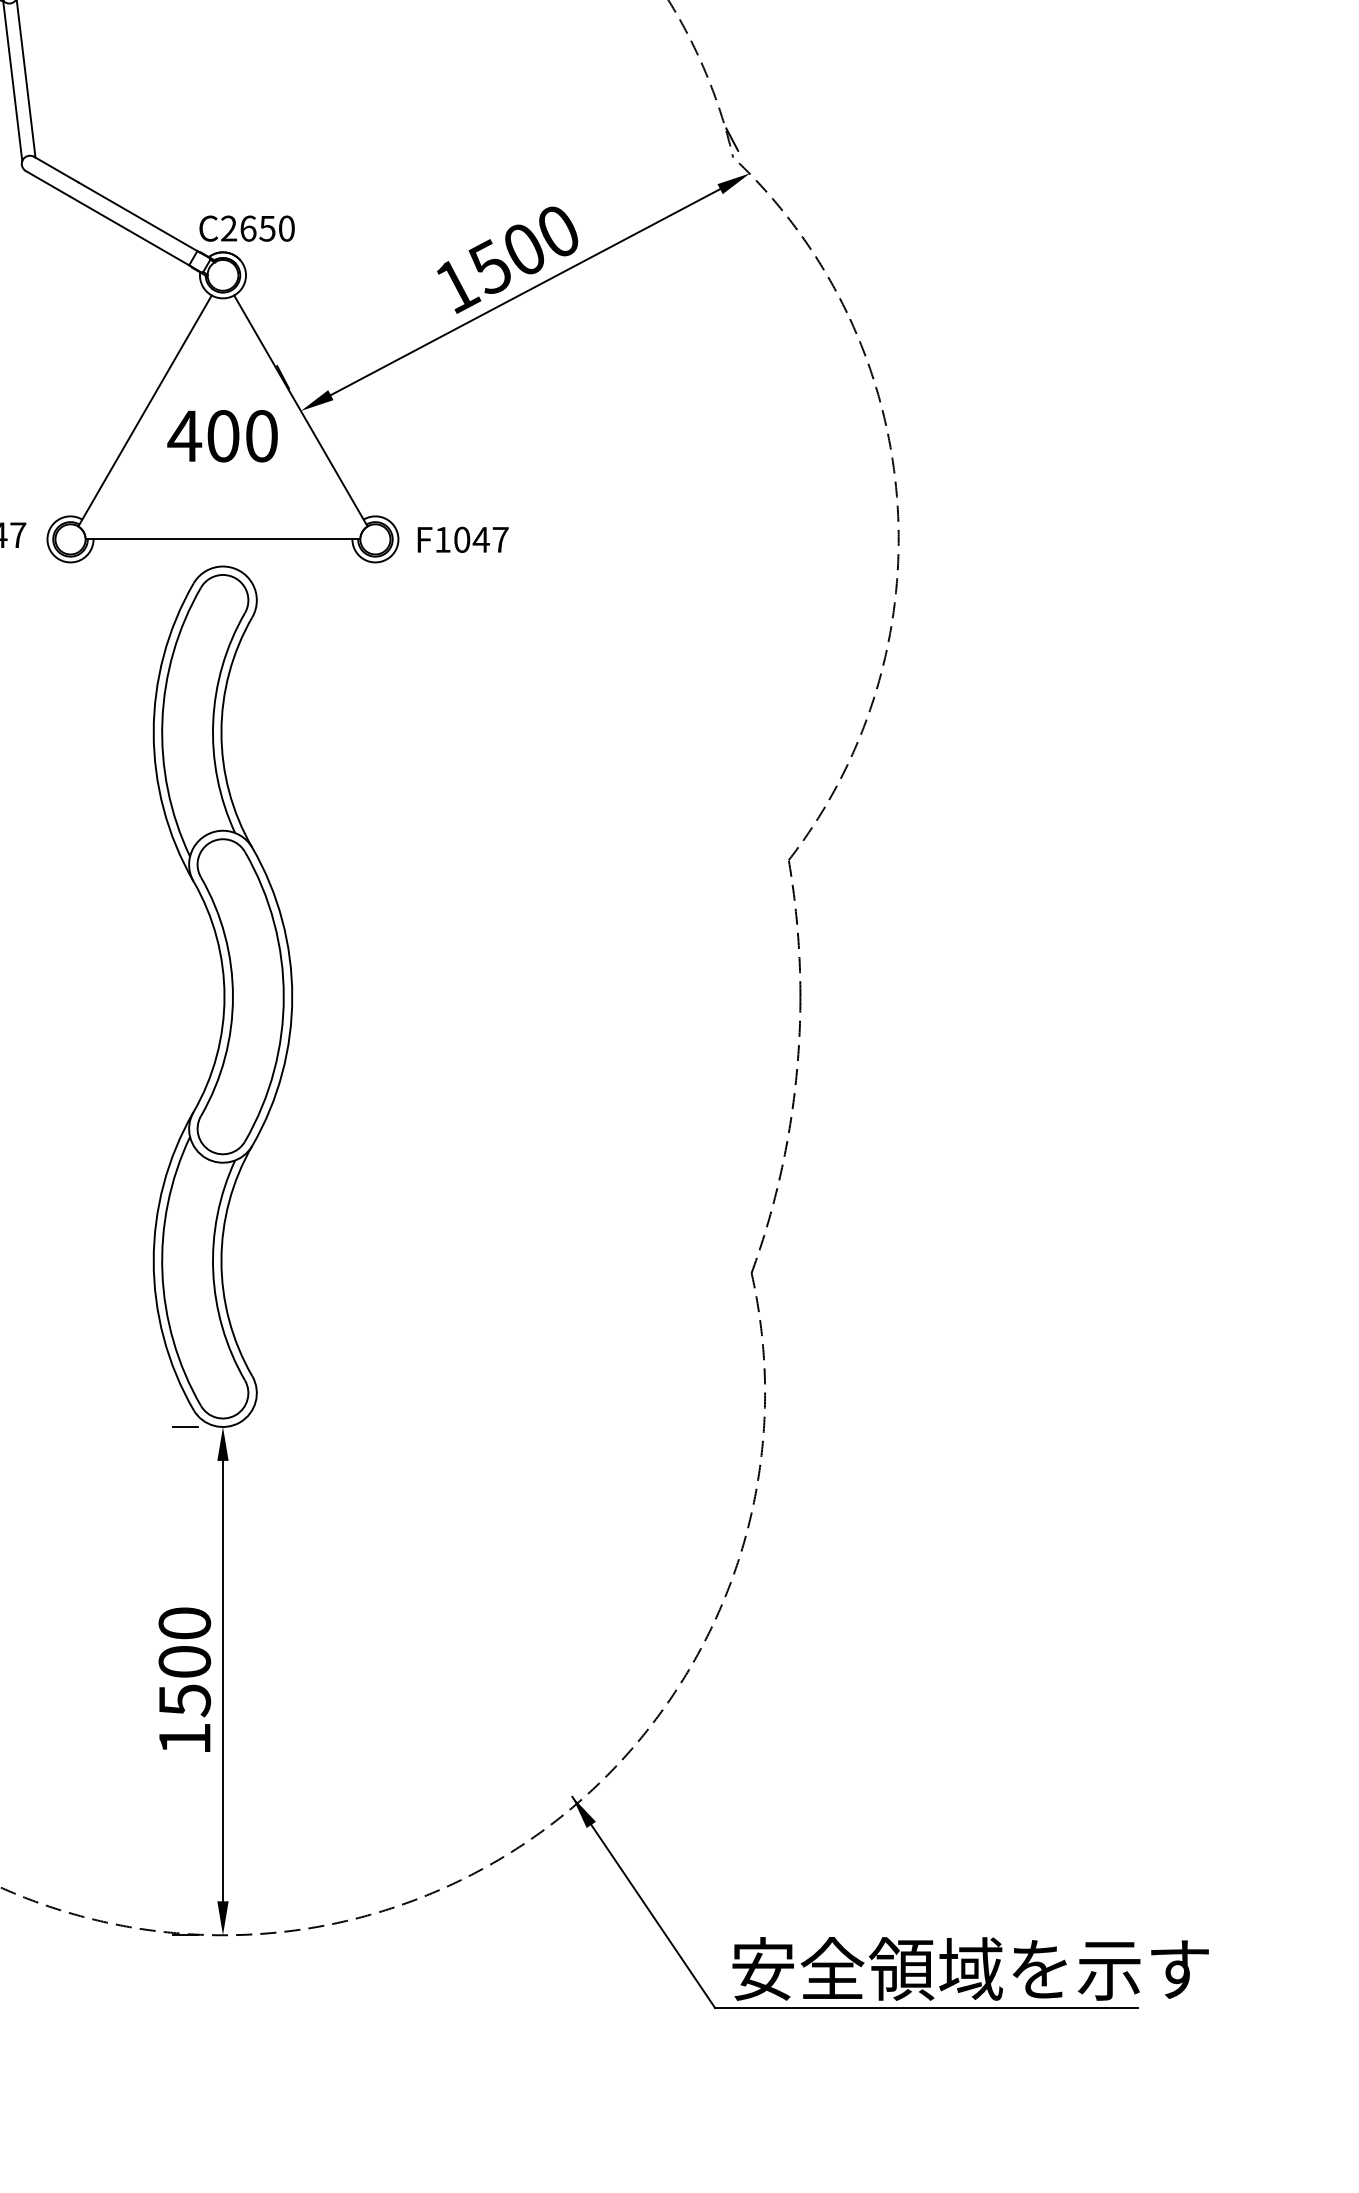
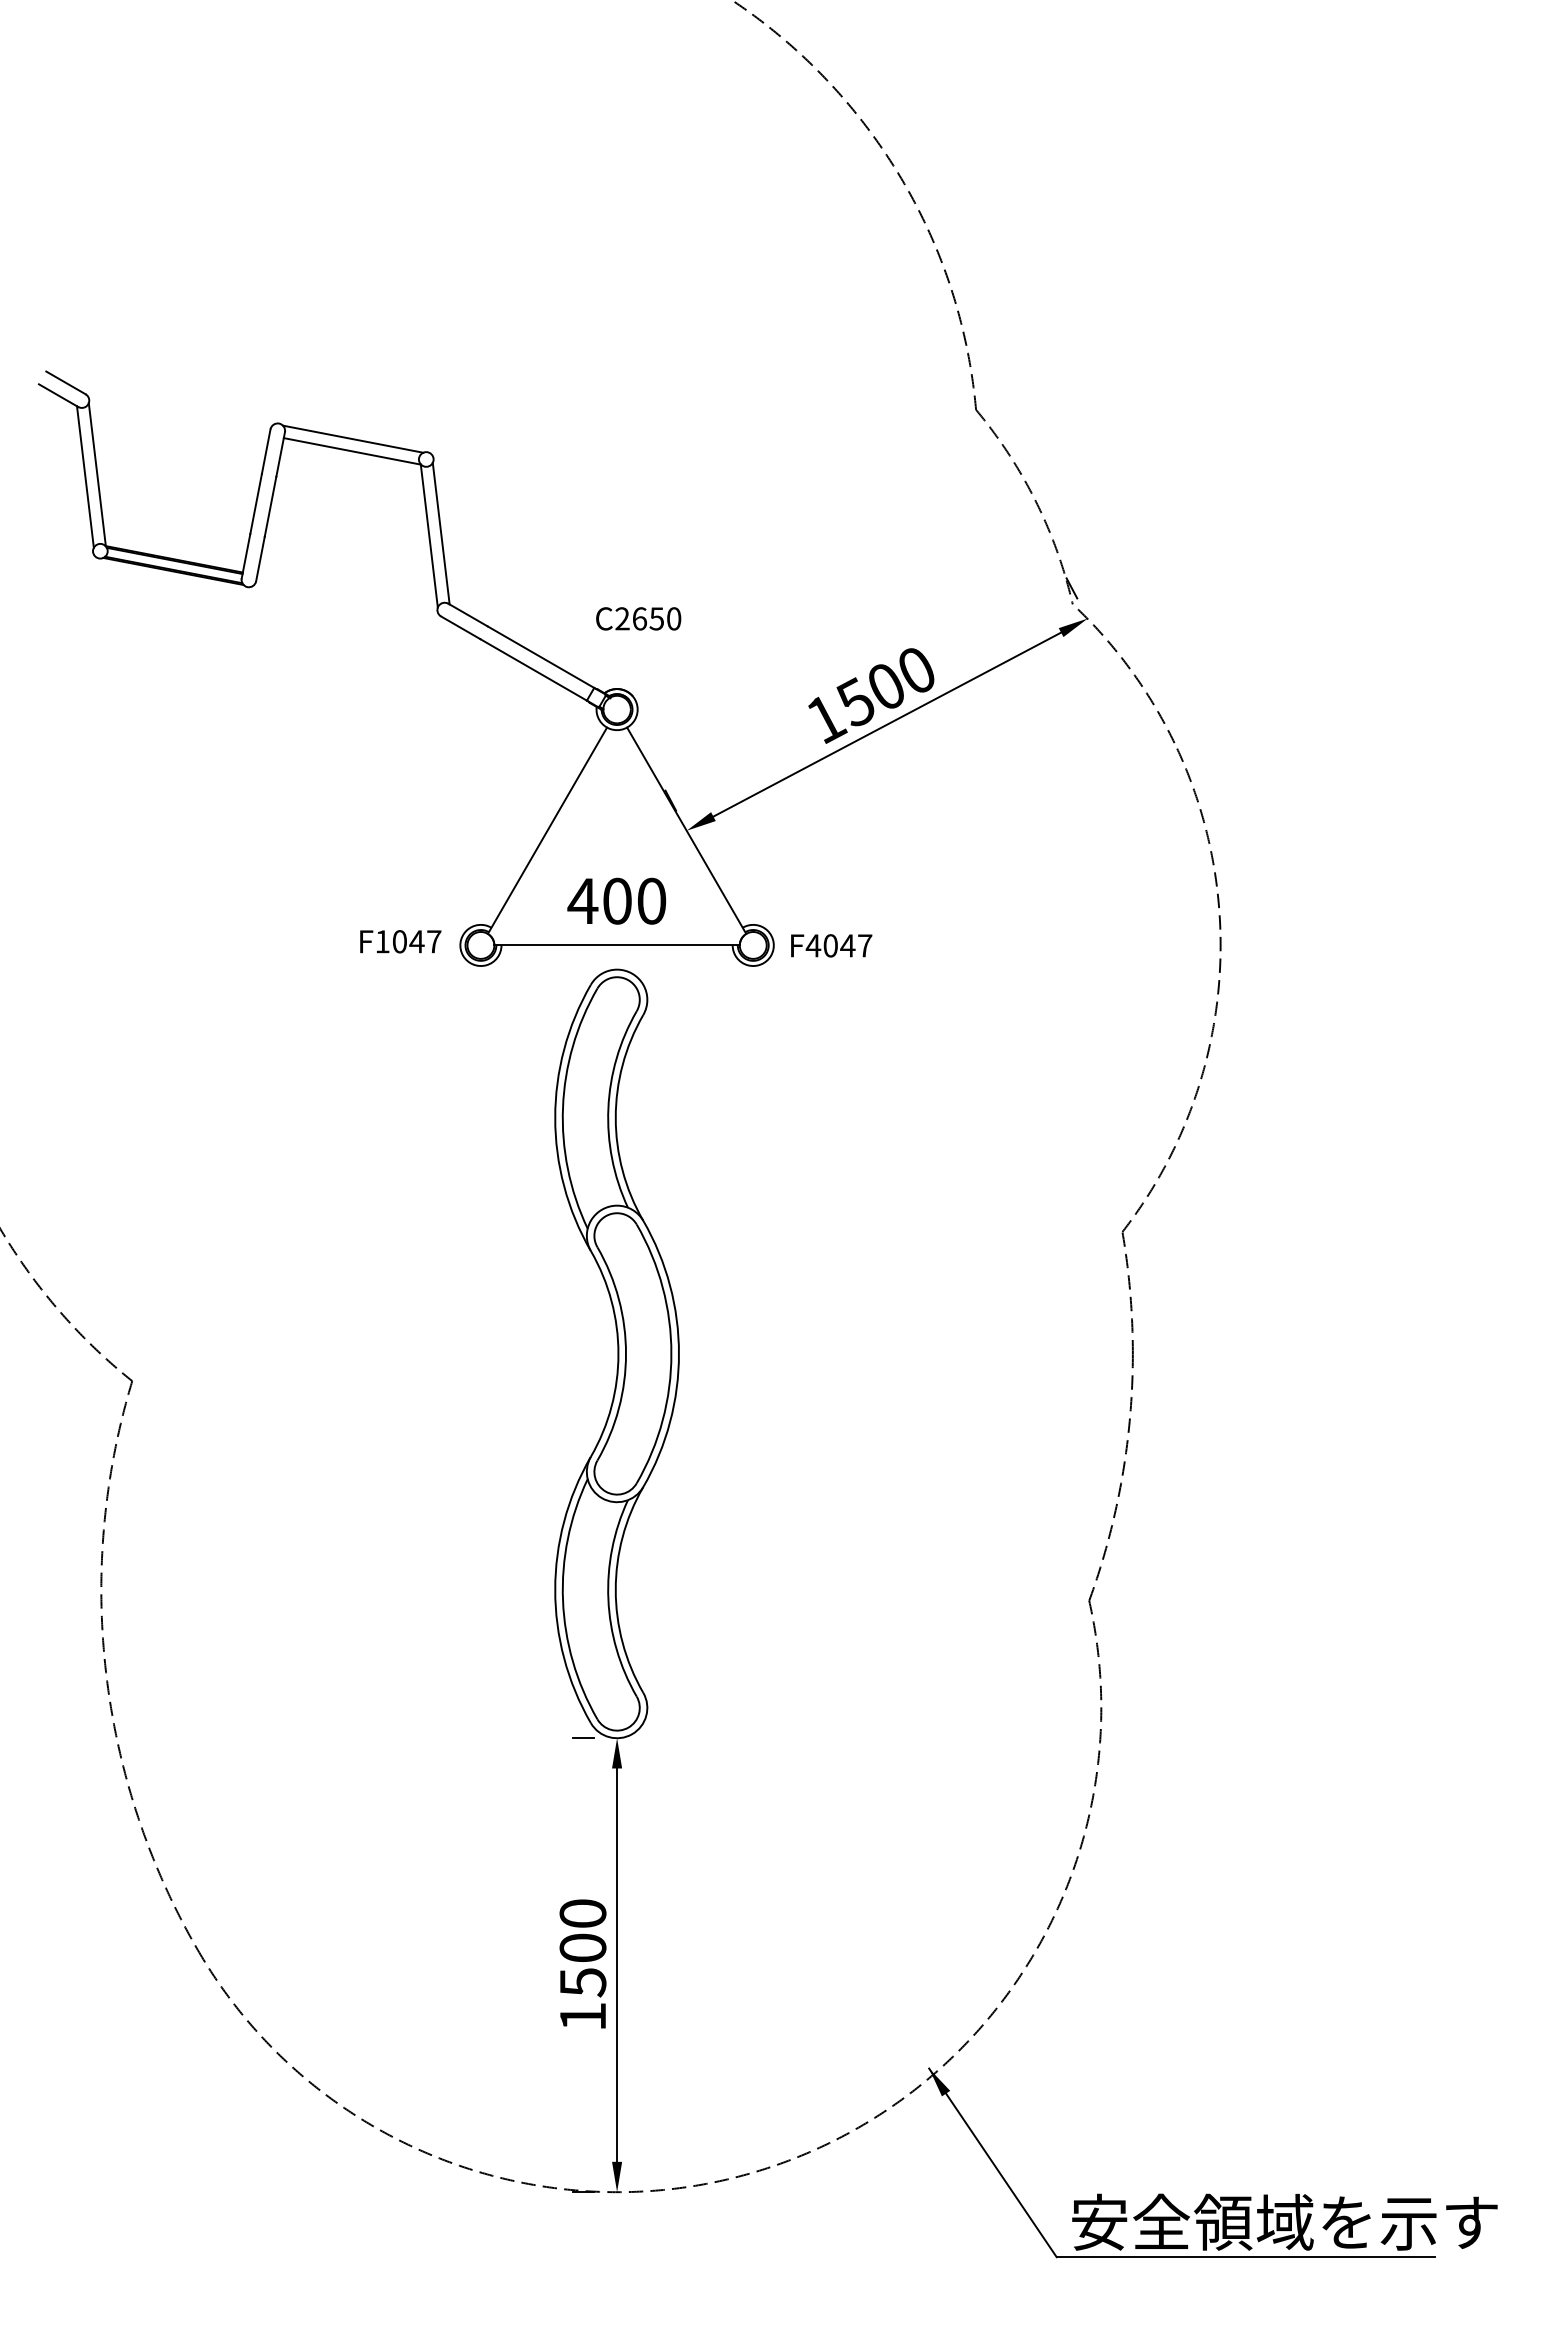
text: (246, 228) -> (638, 618), moved
text: (222, 435) -> (616, 900), moved
text: (442, 539) -> (813, 945), F1047 -> F4047

